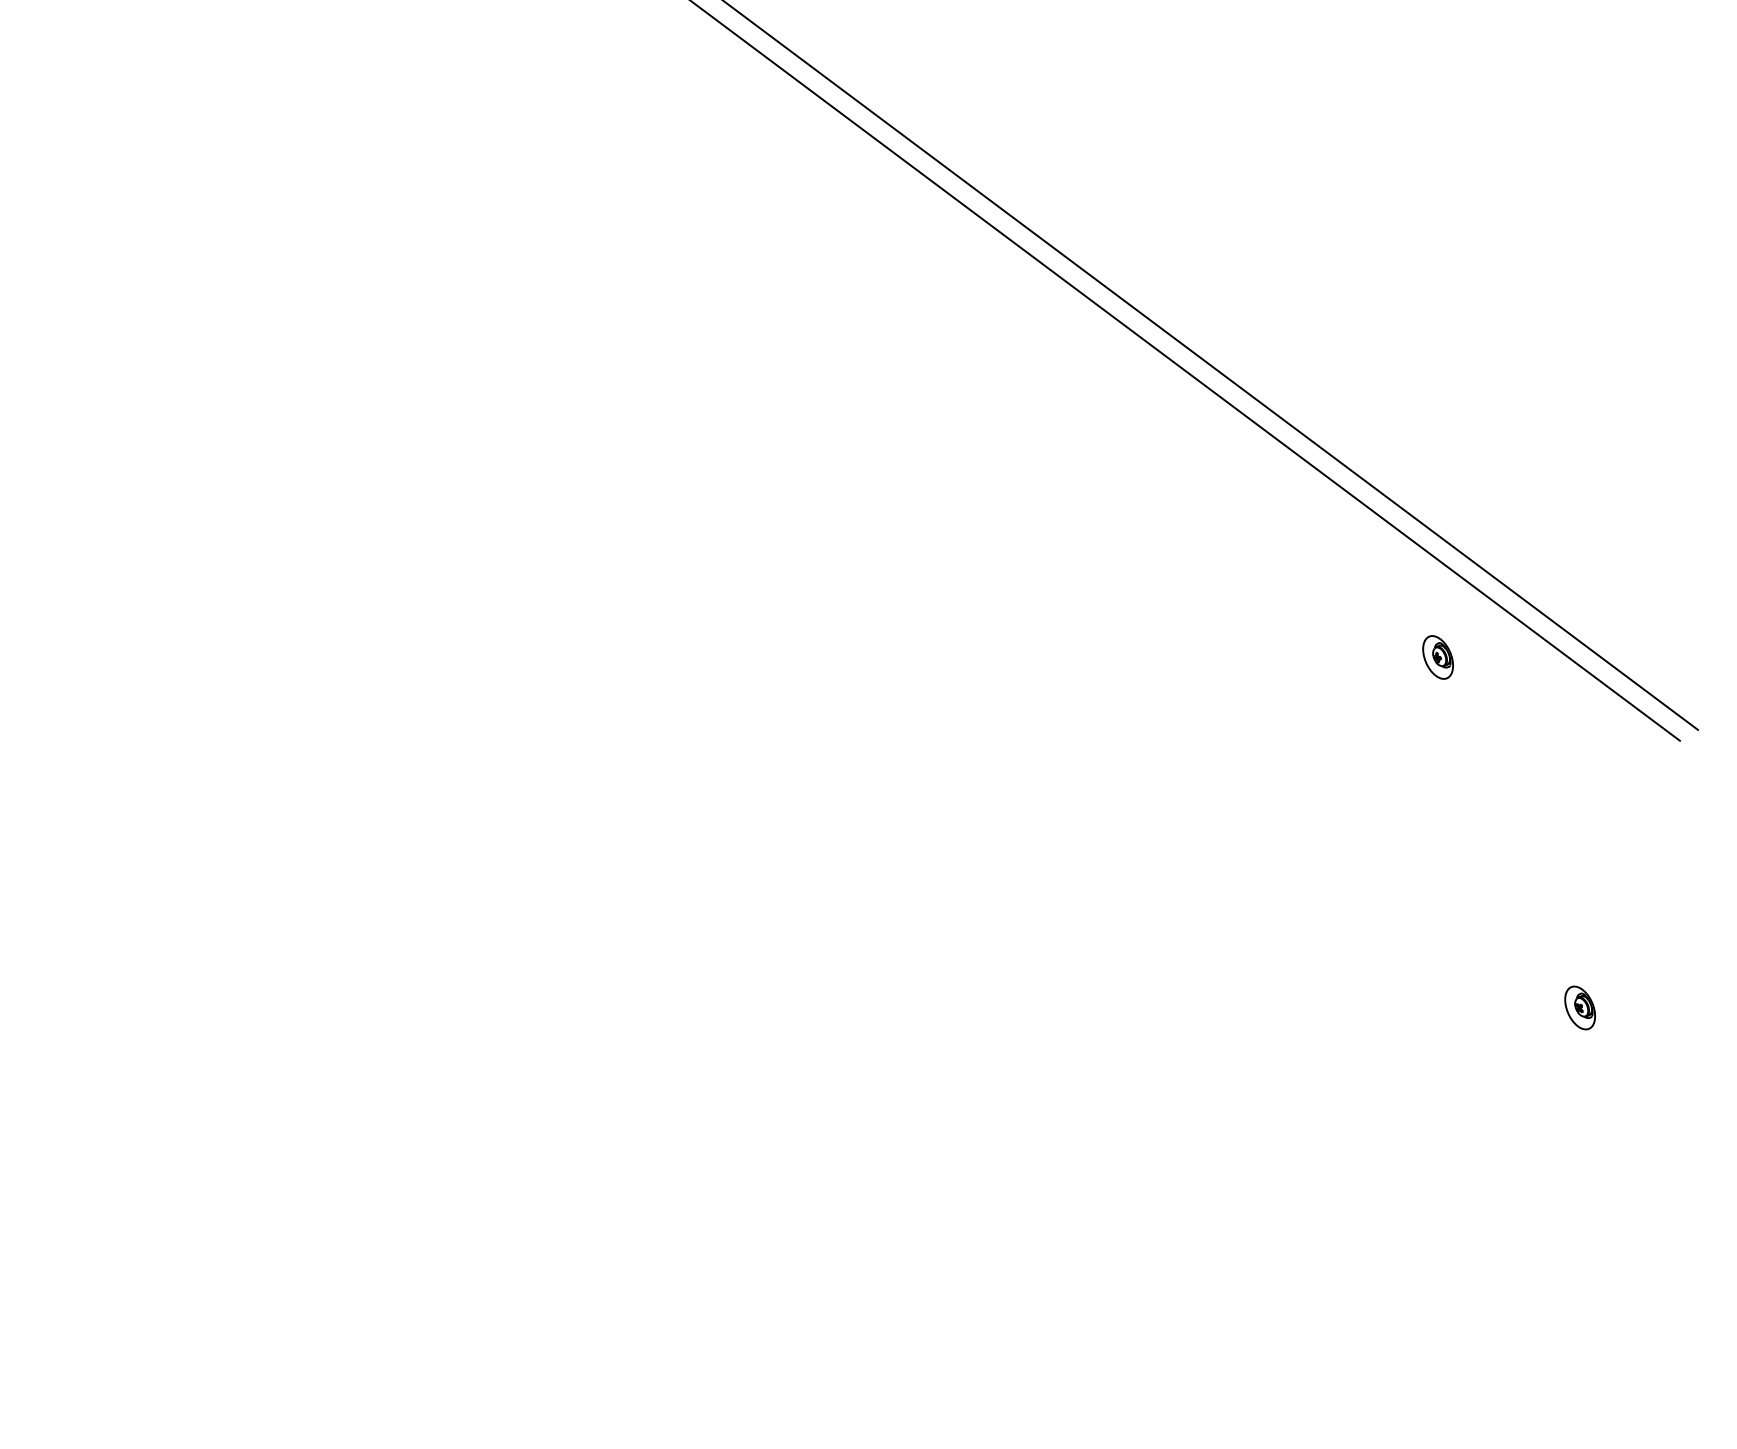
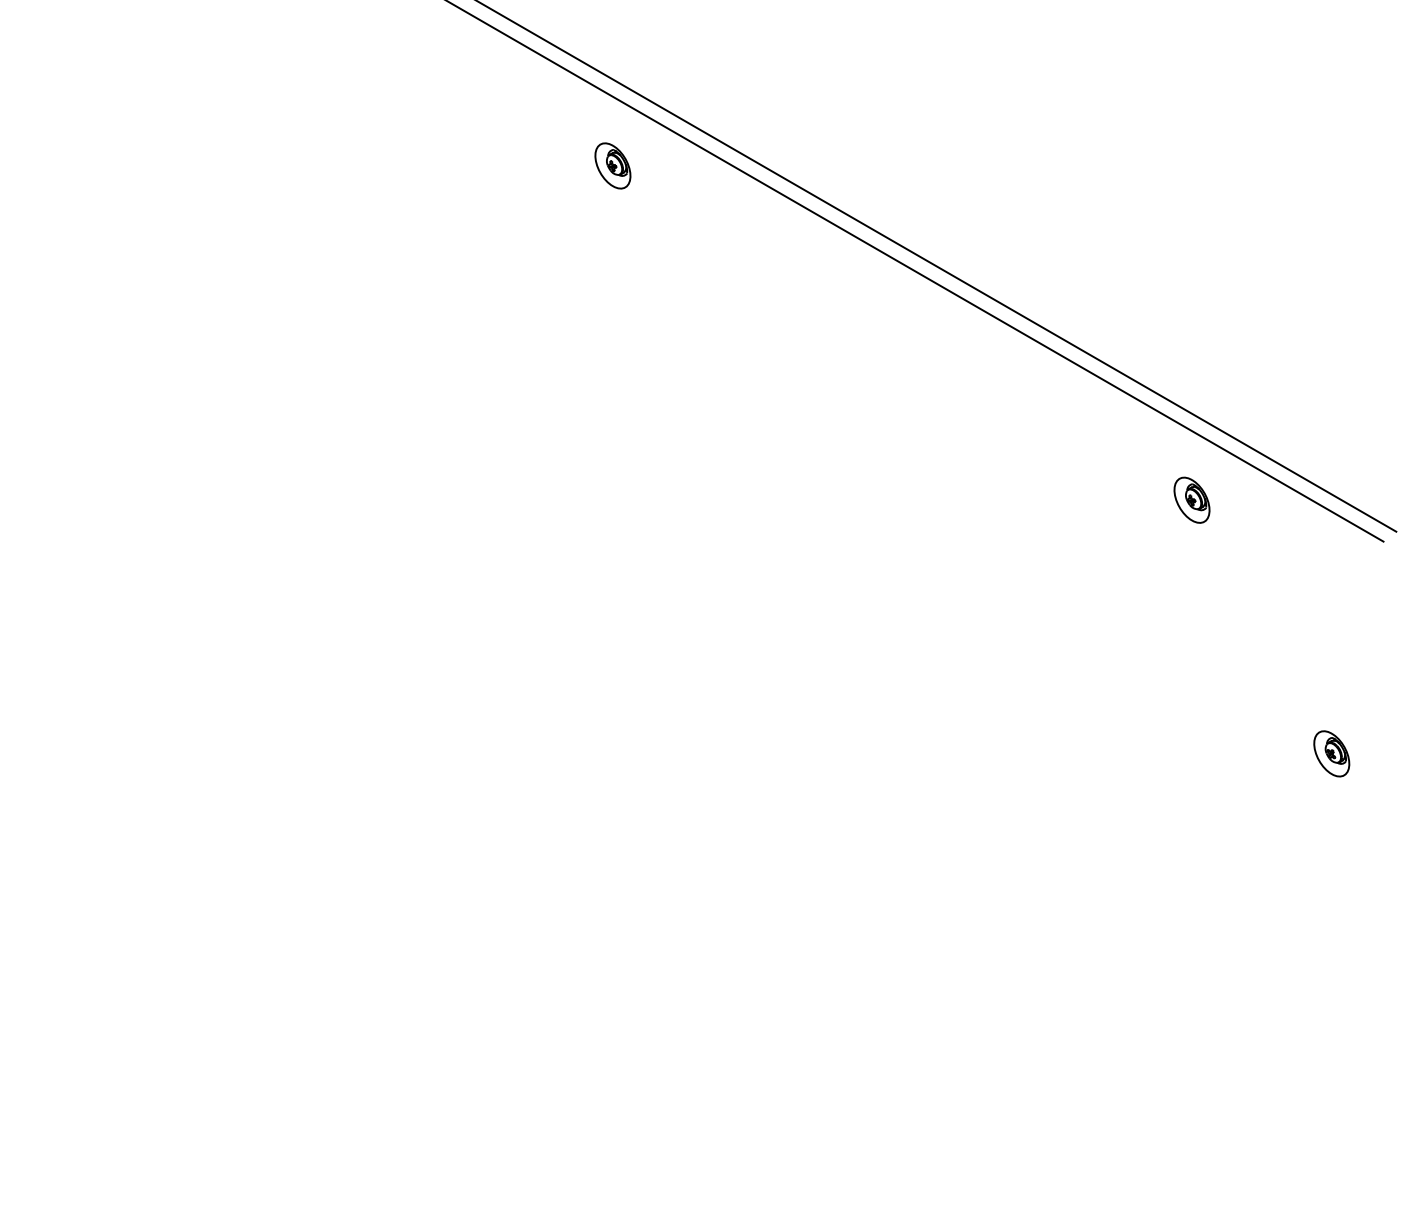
part: (738, 134) -> (612, 165), added
part: (1437, 656) -> (1191, 499), size x1.43
part: (1579, 1007) -> (1331, 753), size x1.43

